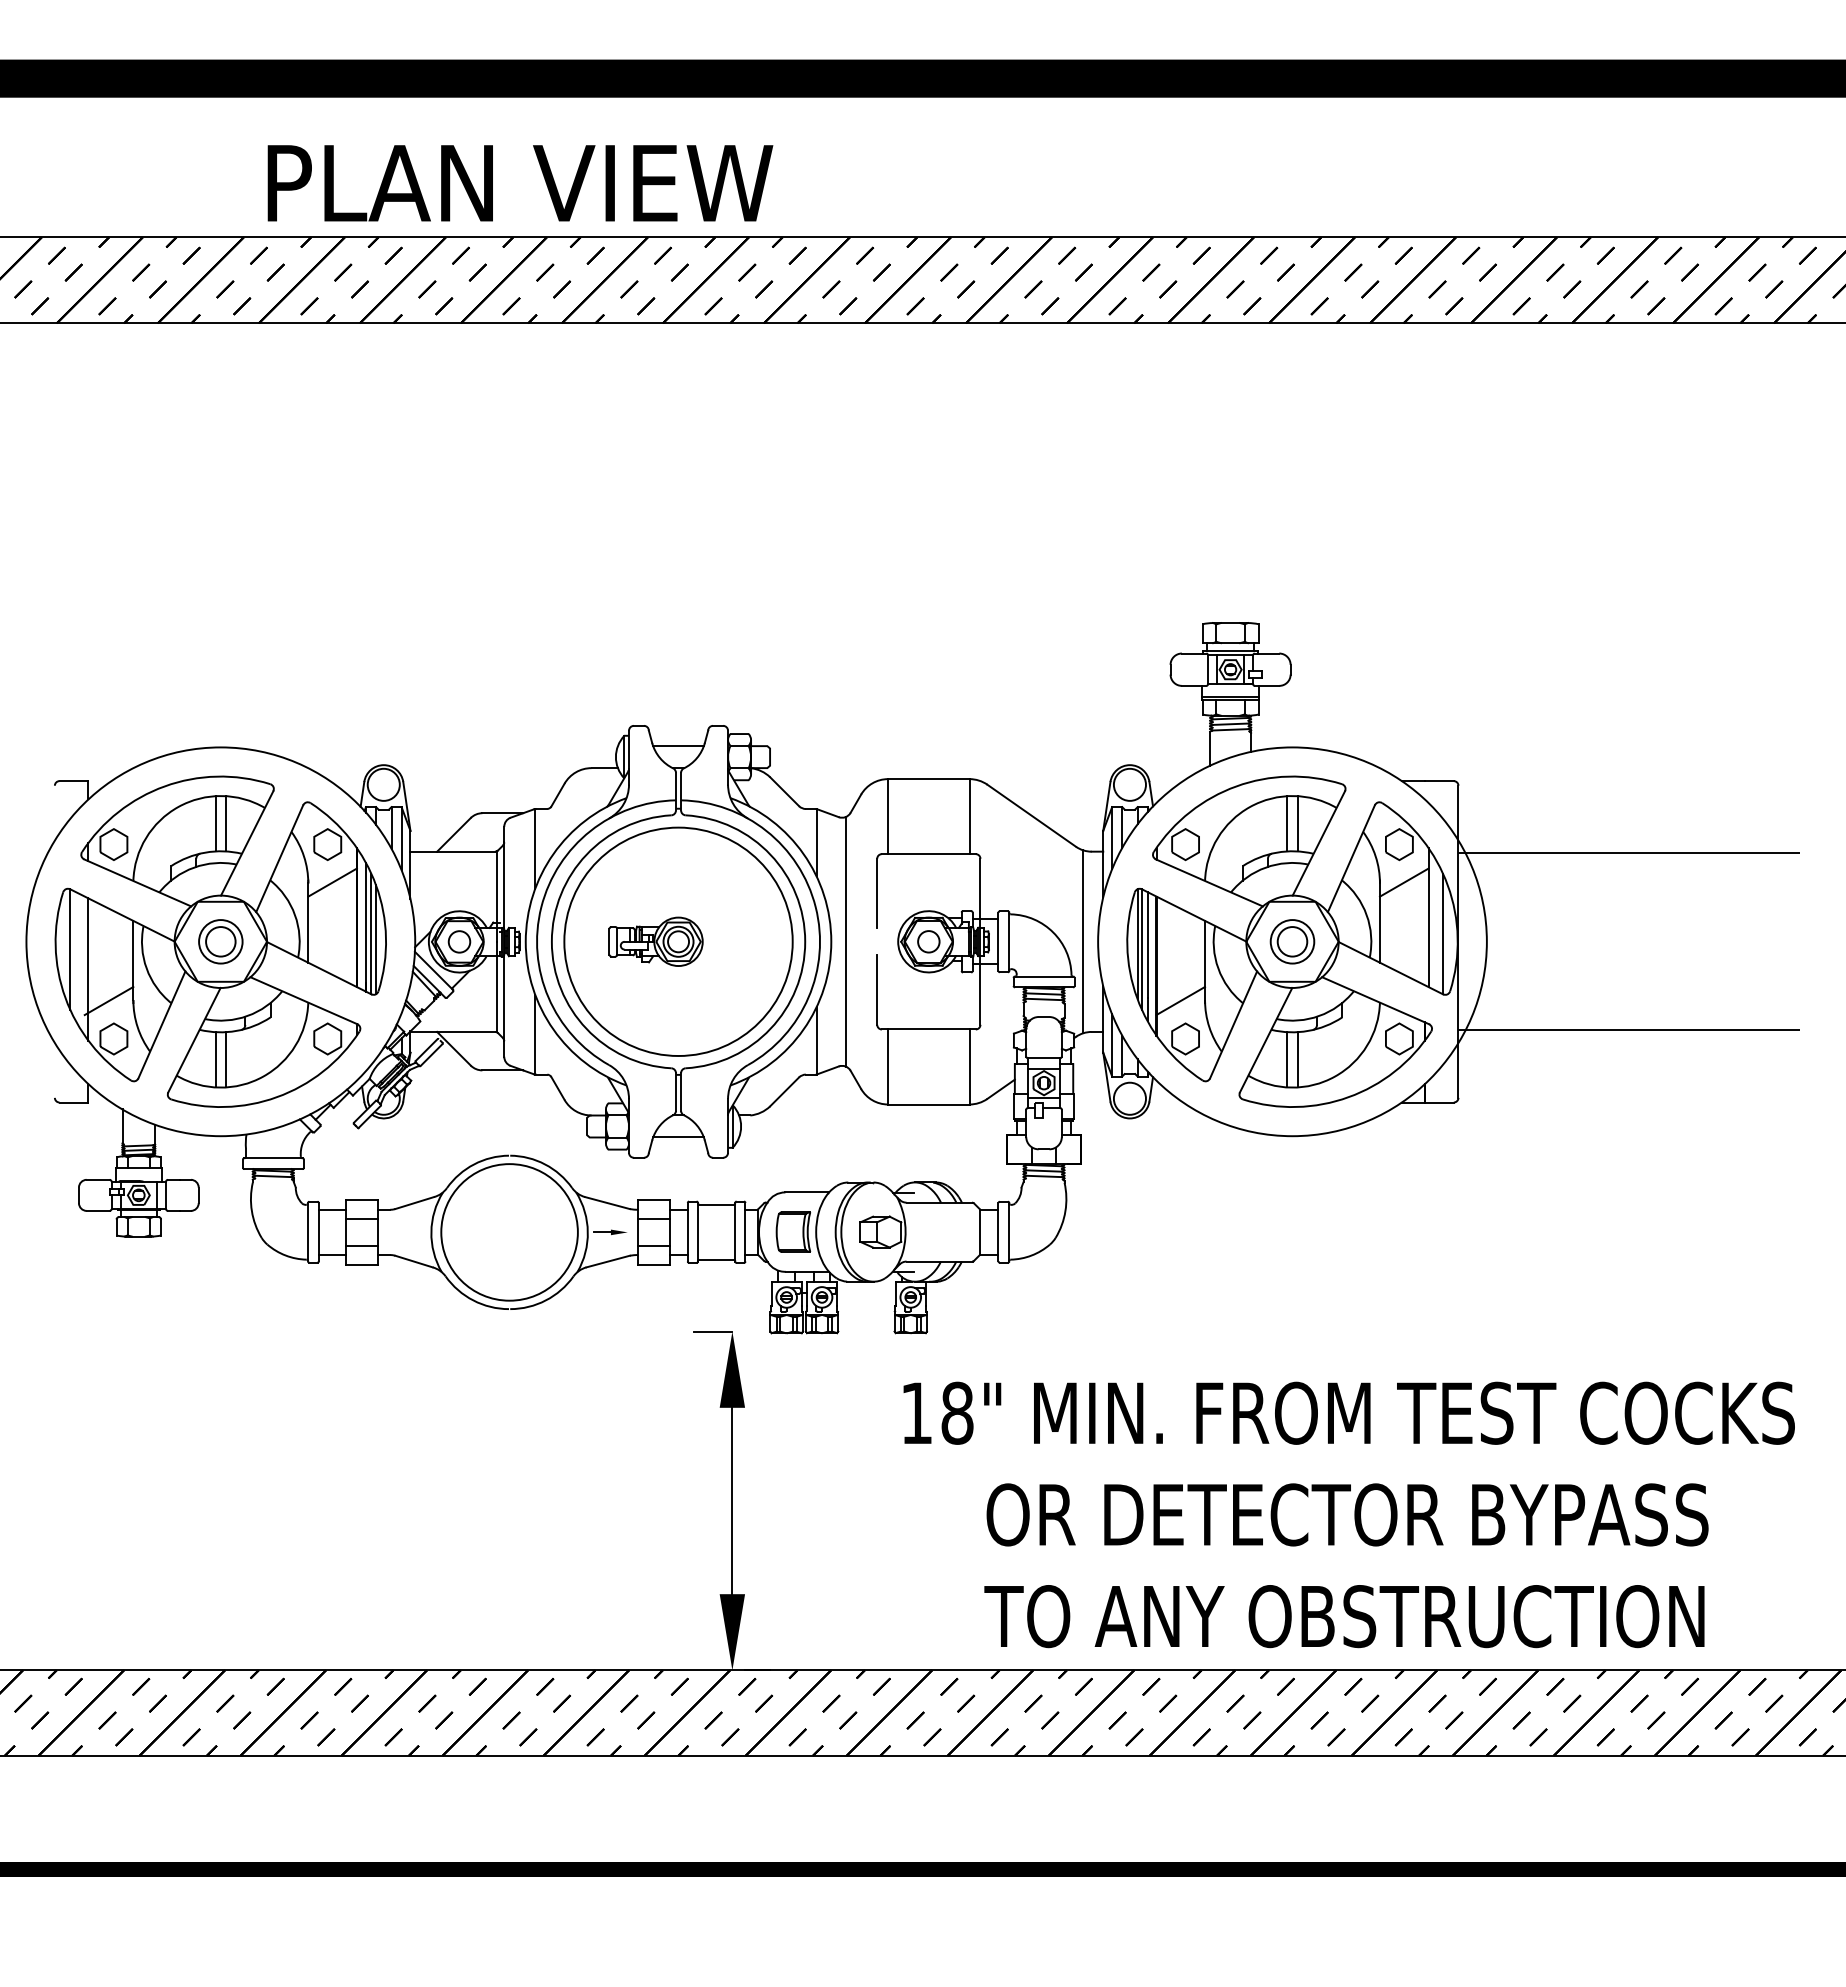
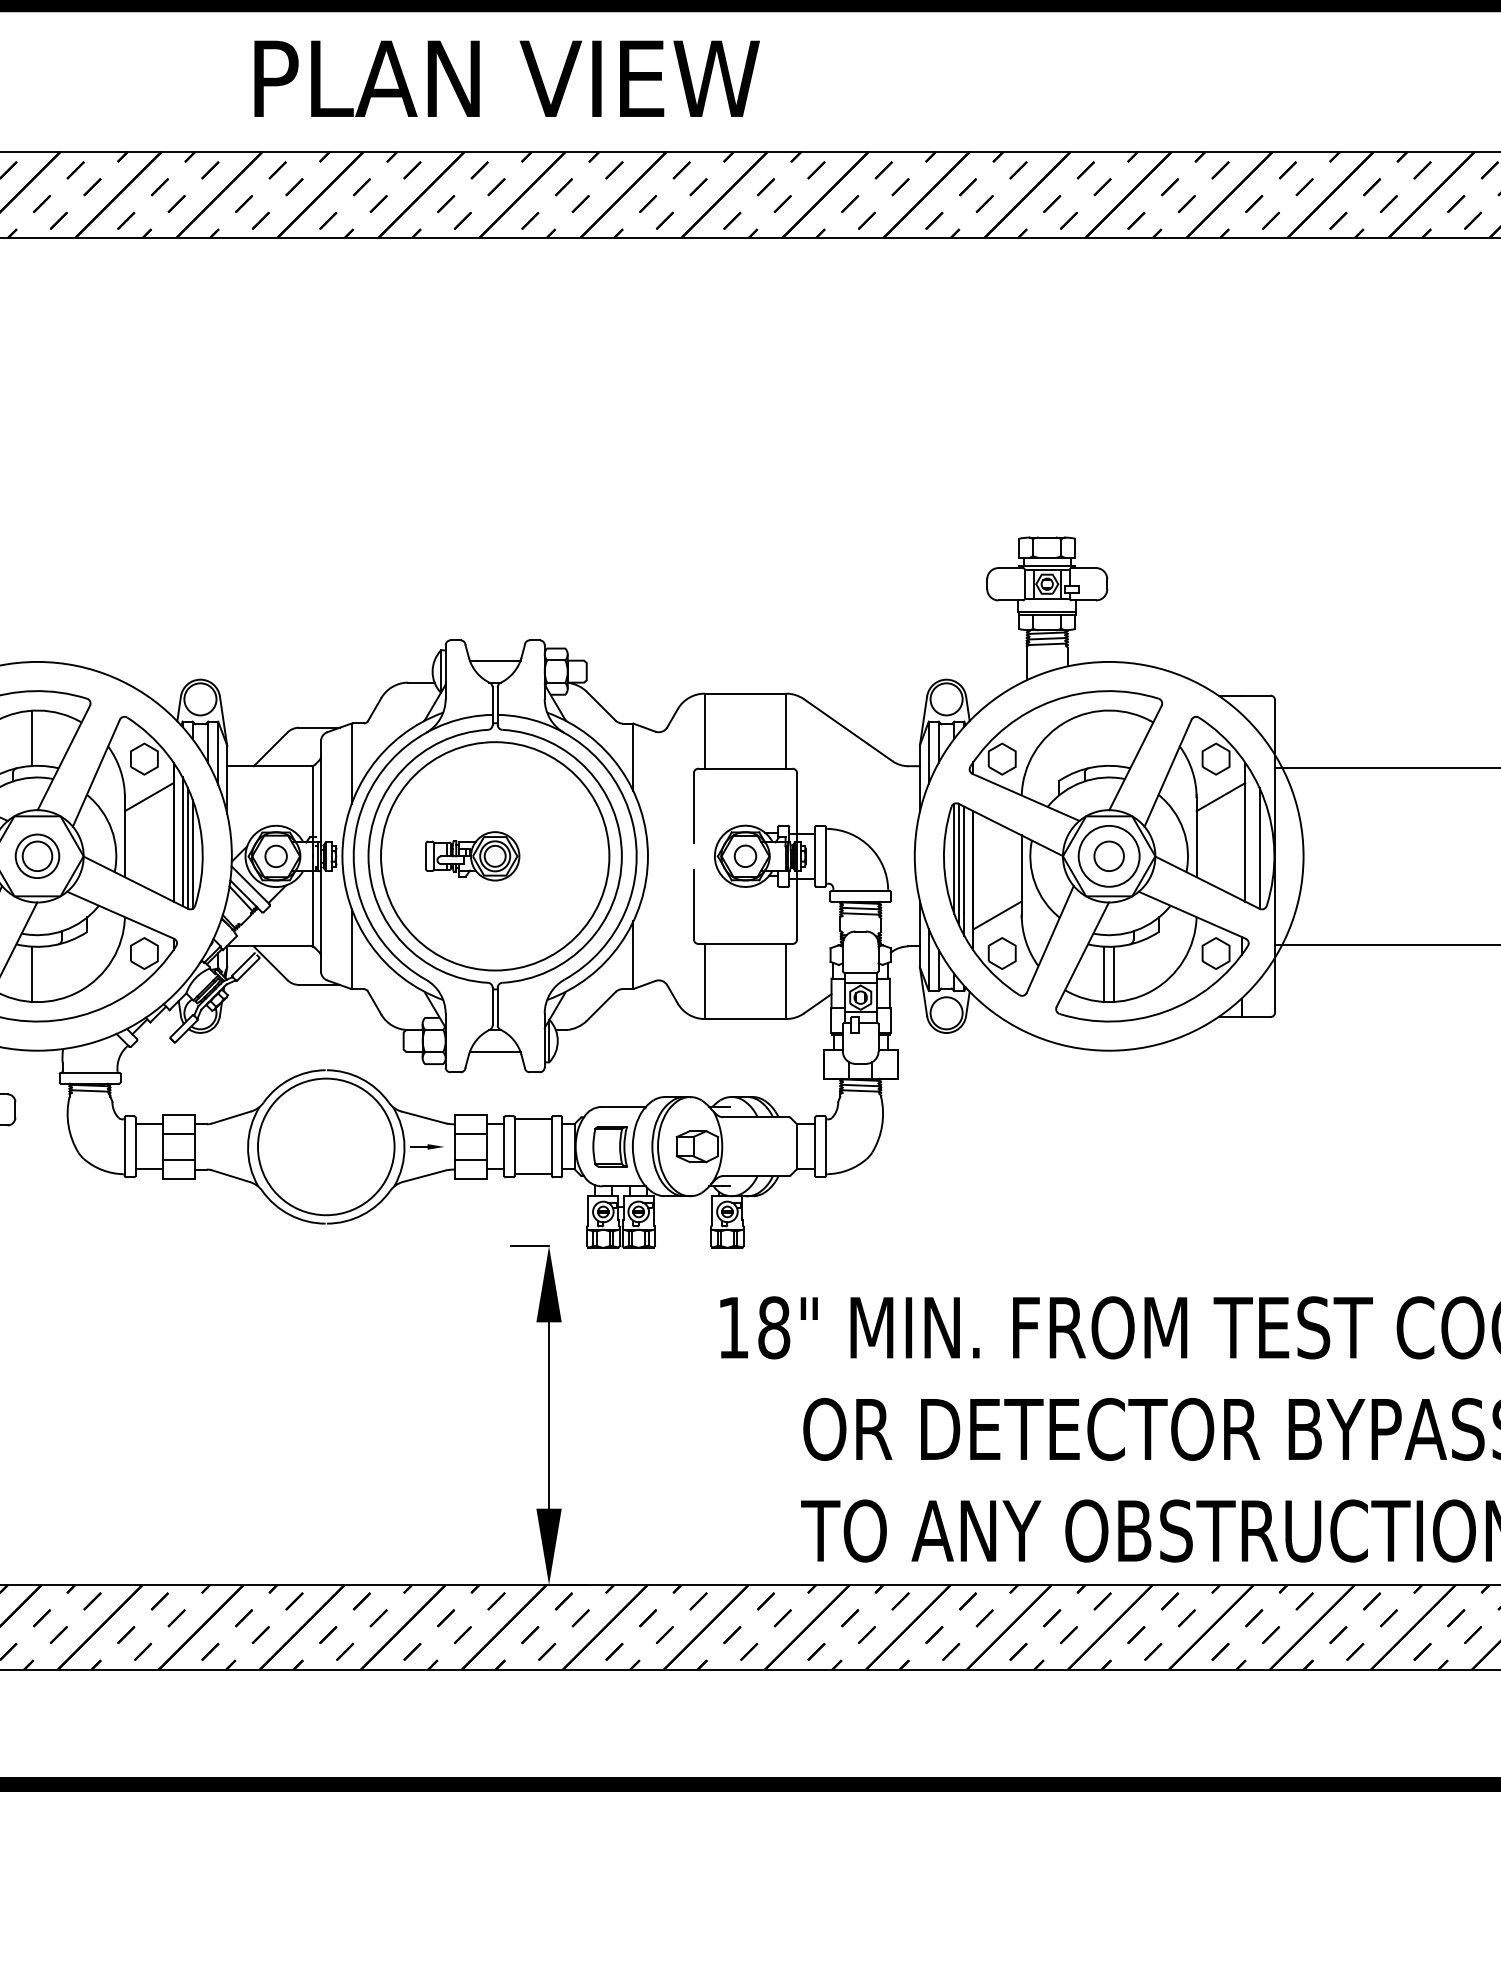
text: (520, 183) -> (507, 79), moved
line: (225, 823) -> (42, 738), removed
line: (1287, 823) -> (1104, 738), removed
line: (1297, 823) -> (1114, 738), removed
line: (846, 941) -> (663, 856), removed
line: (1083, 941) -> (900, 856), removed
circle: (1292, 941) -> (1109, 856), size x1.4
line: (225, 1059) -> (42, 974), removed

